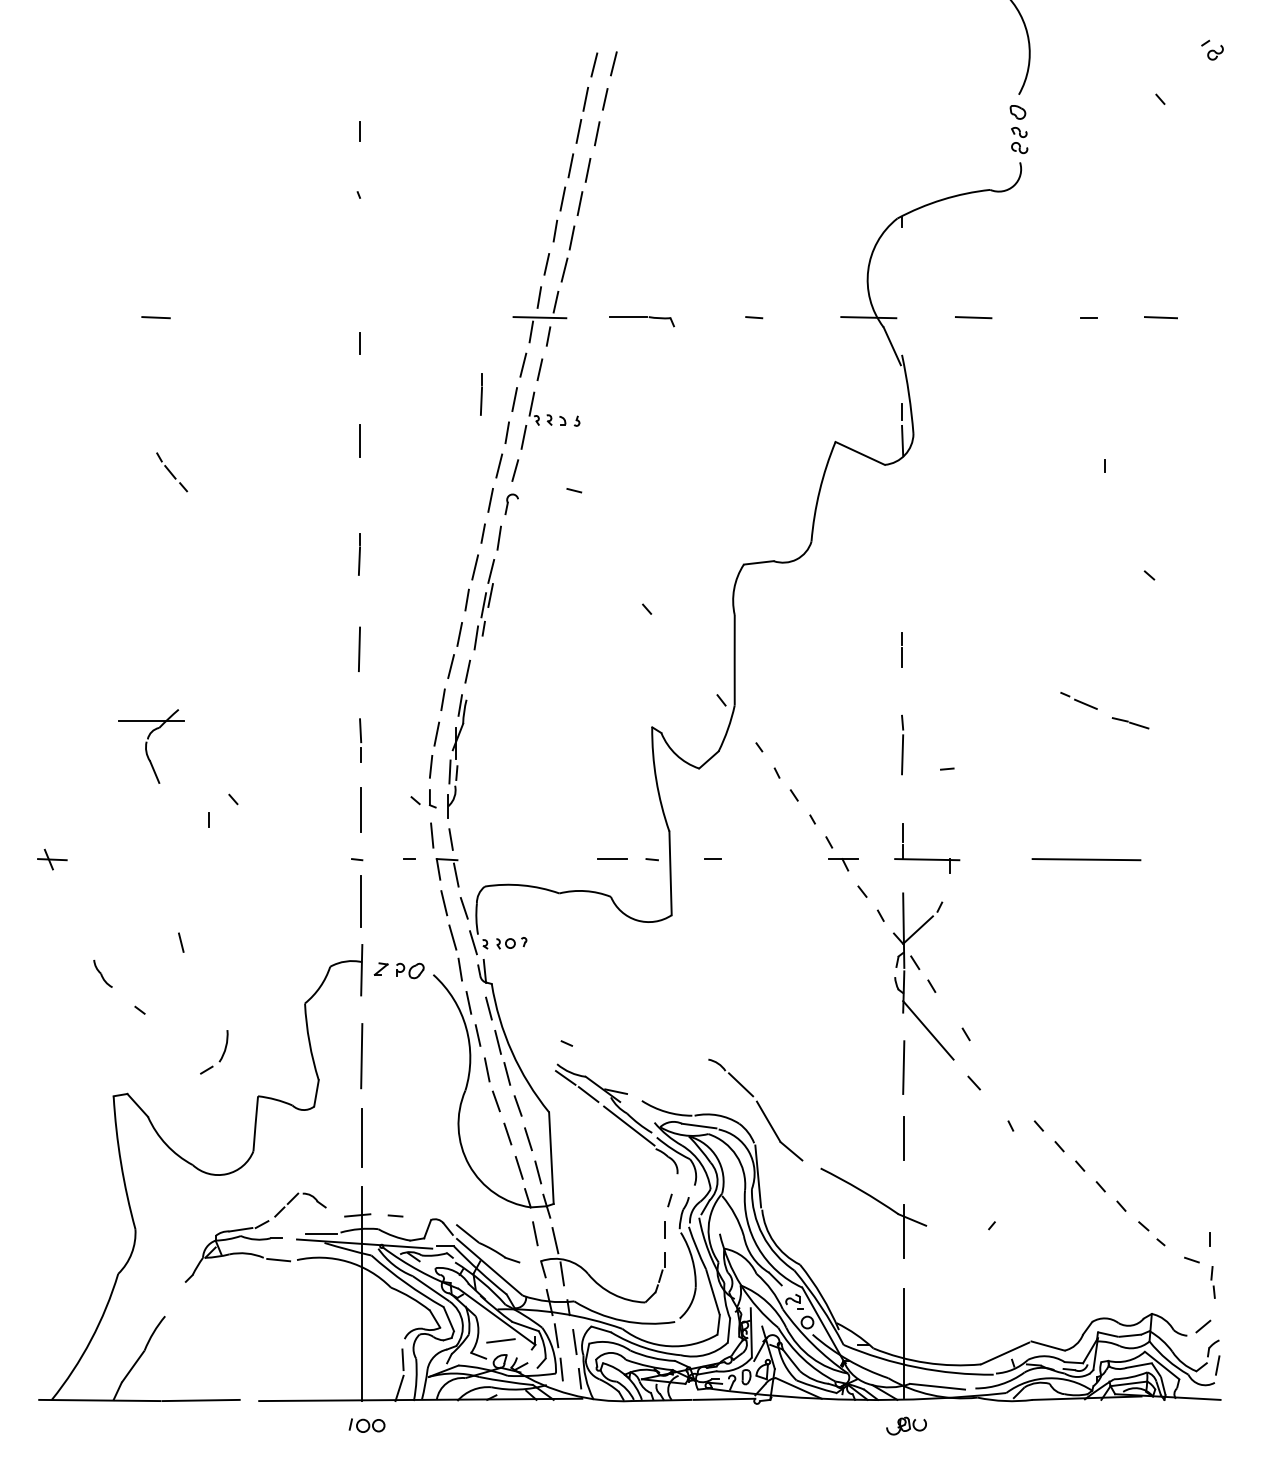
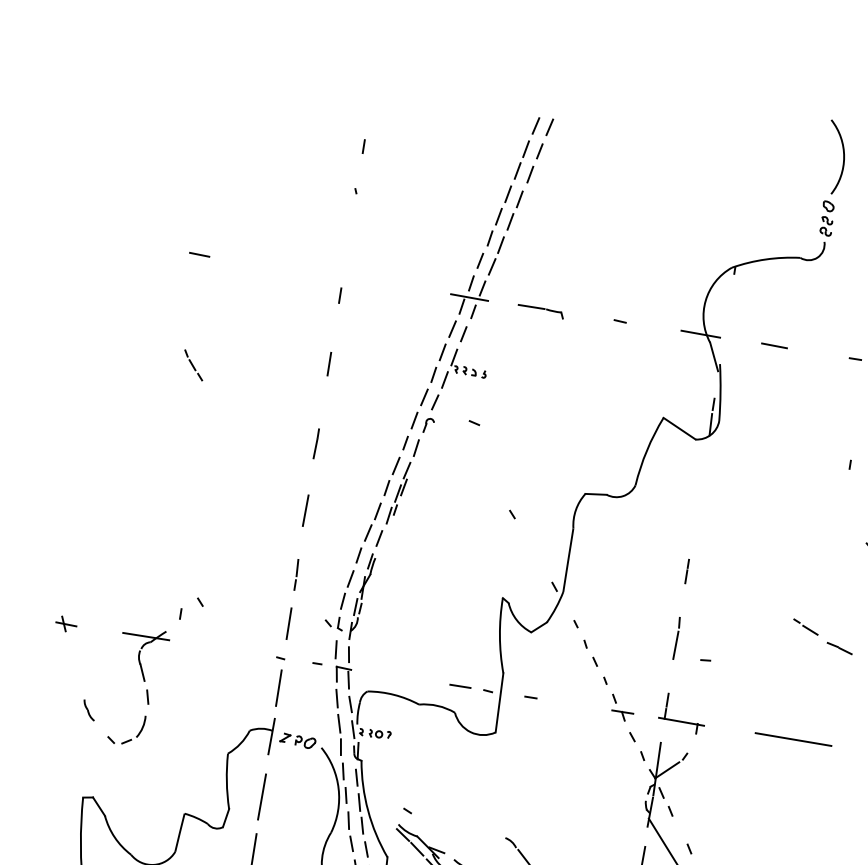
line: (481, 394) -> (419, 345), removed
part: (151, 746) -> (143, 654), moved
part: (222, 1053) -> (139, 731), moved

